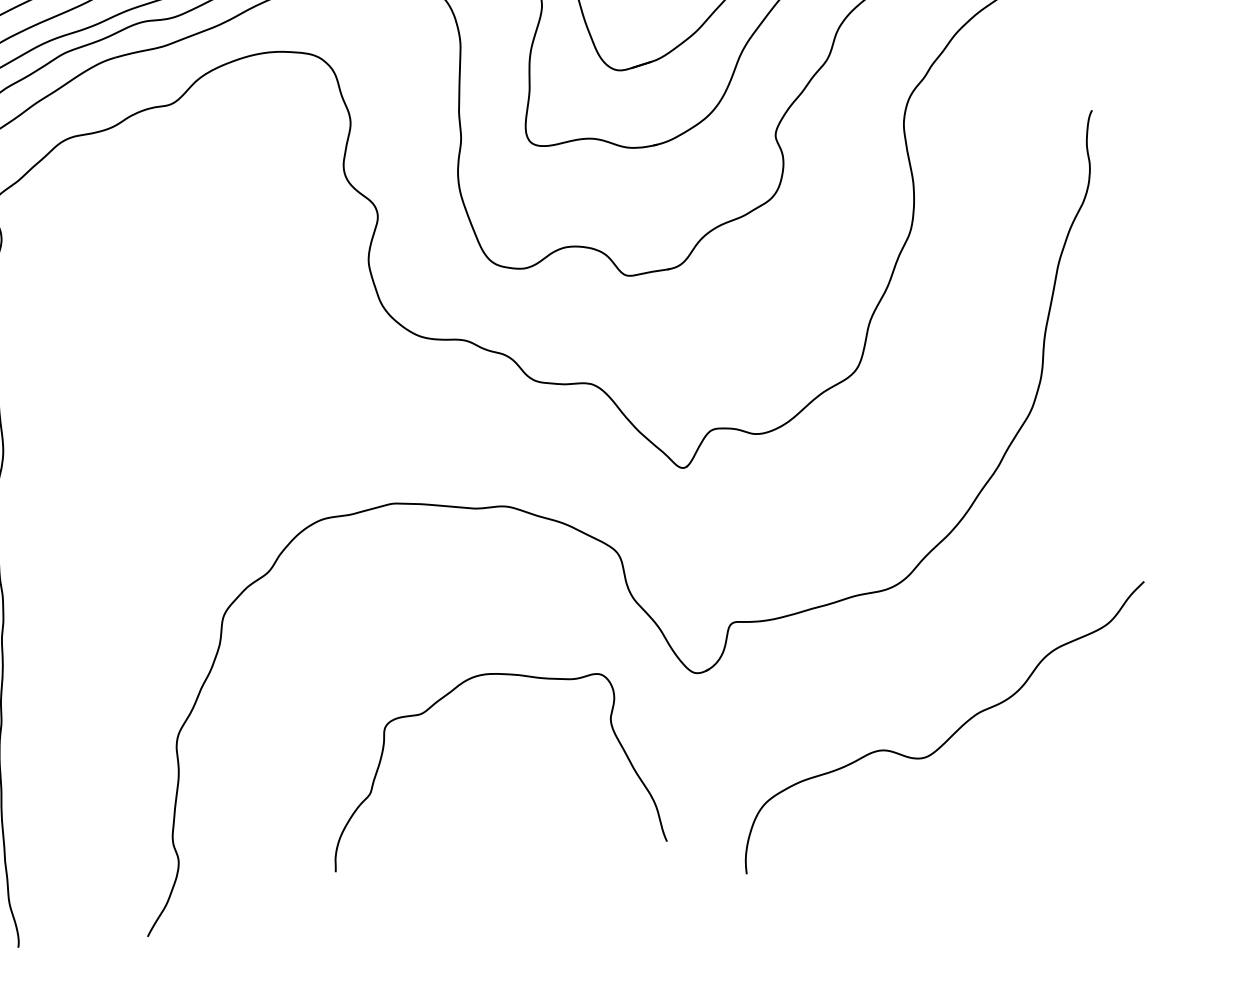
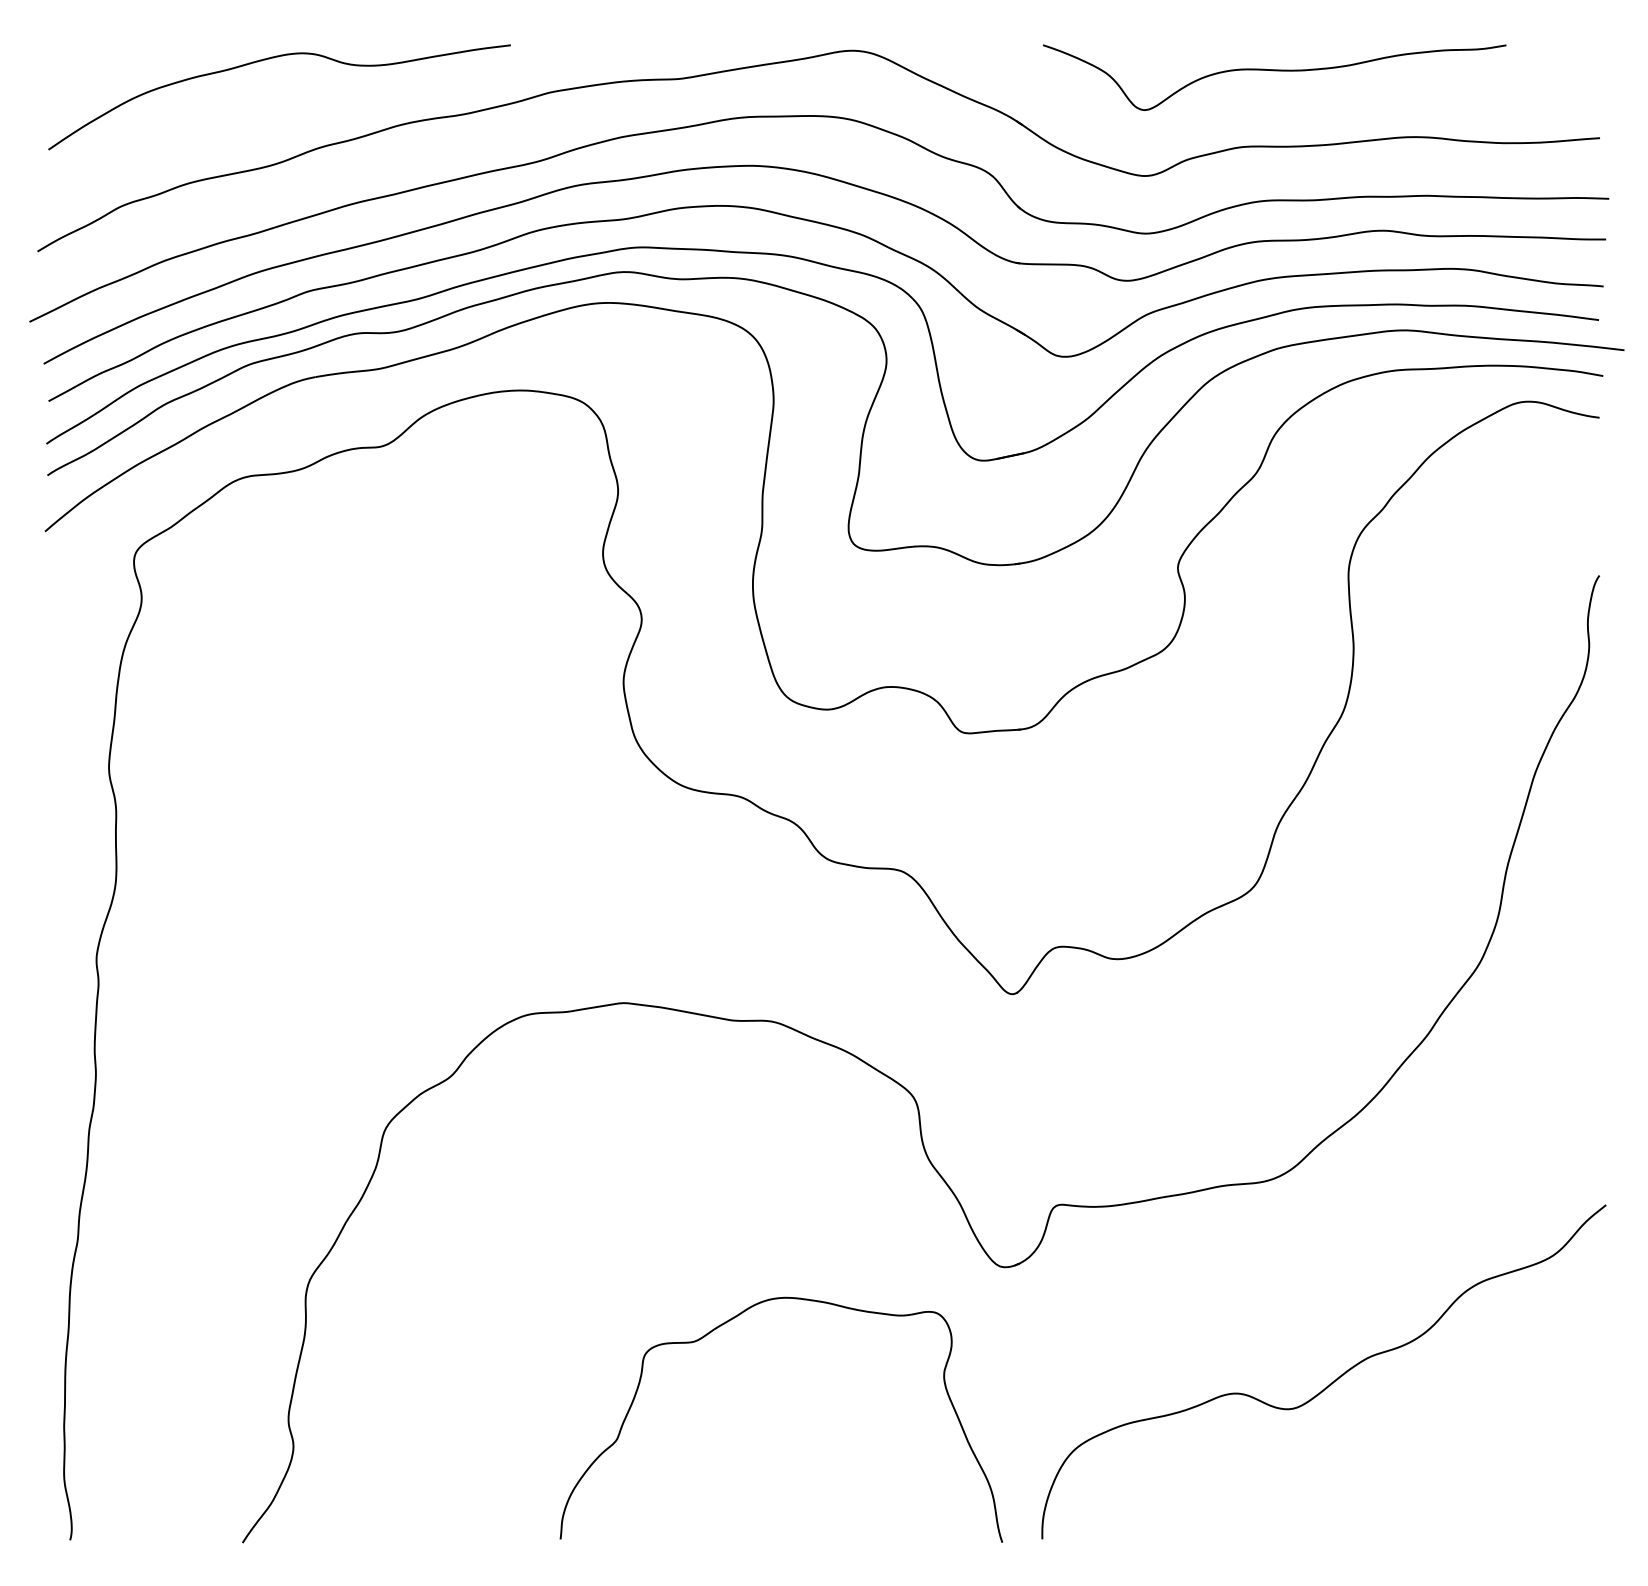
curve: (443, 697) -> (726, 1323), moved

